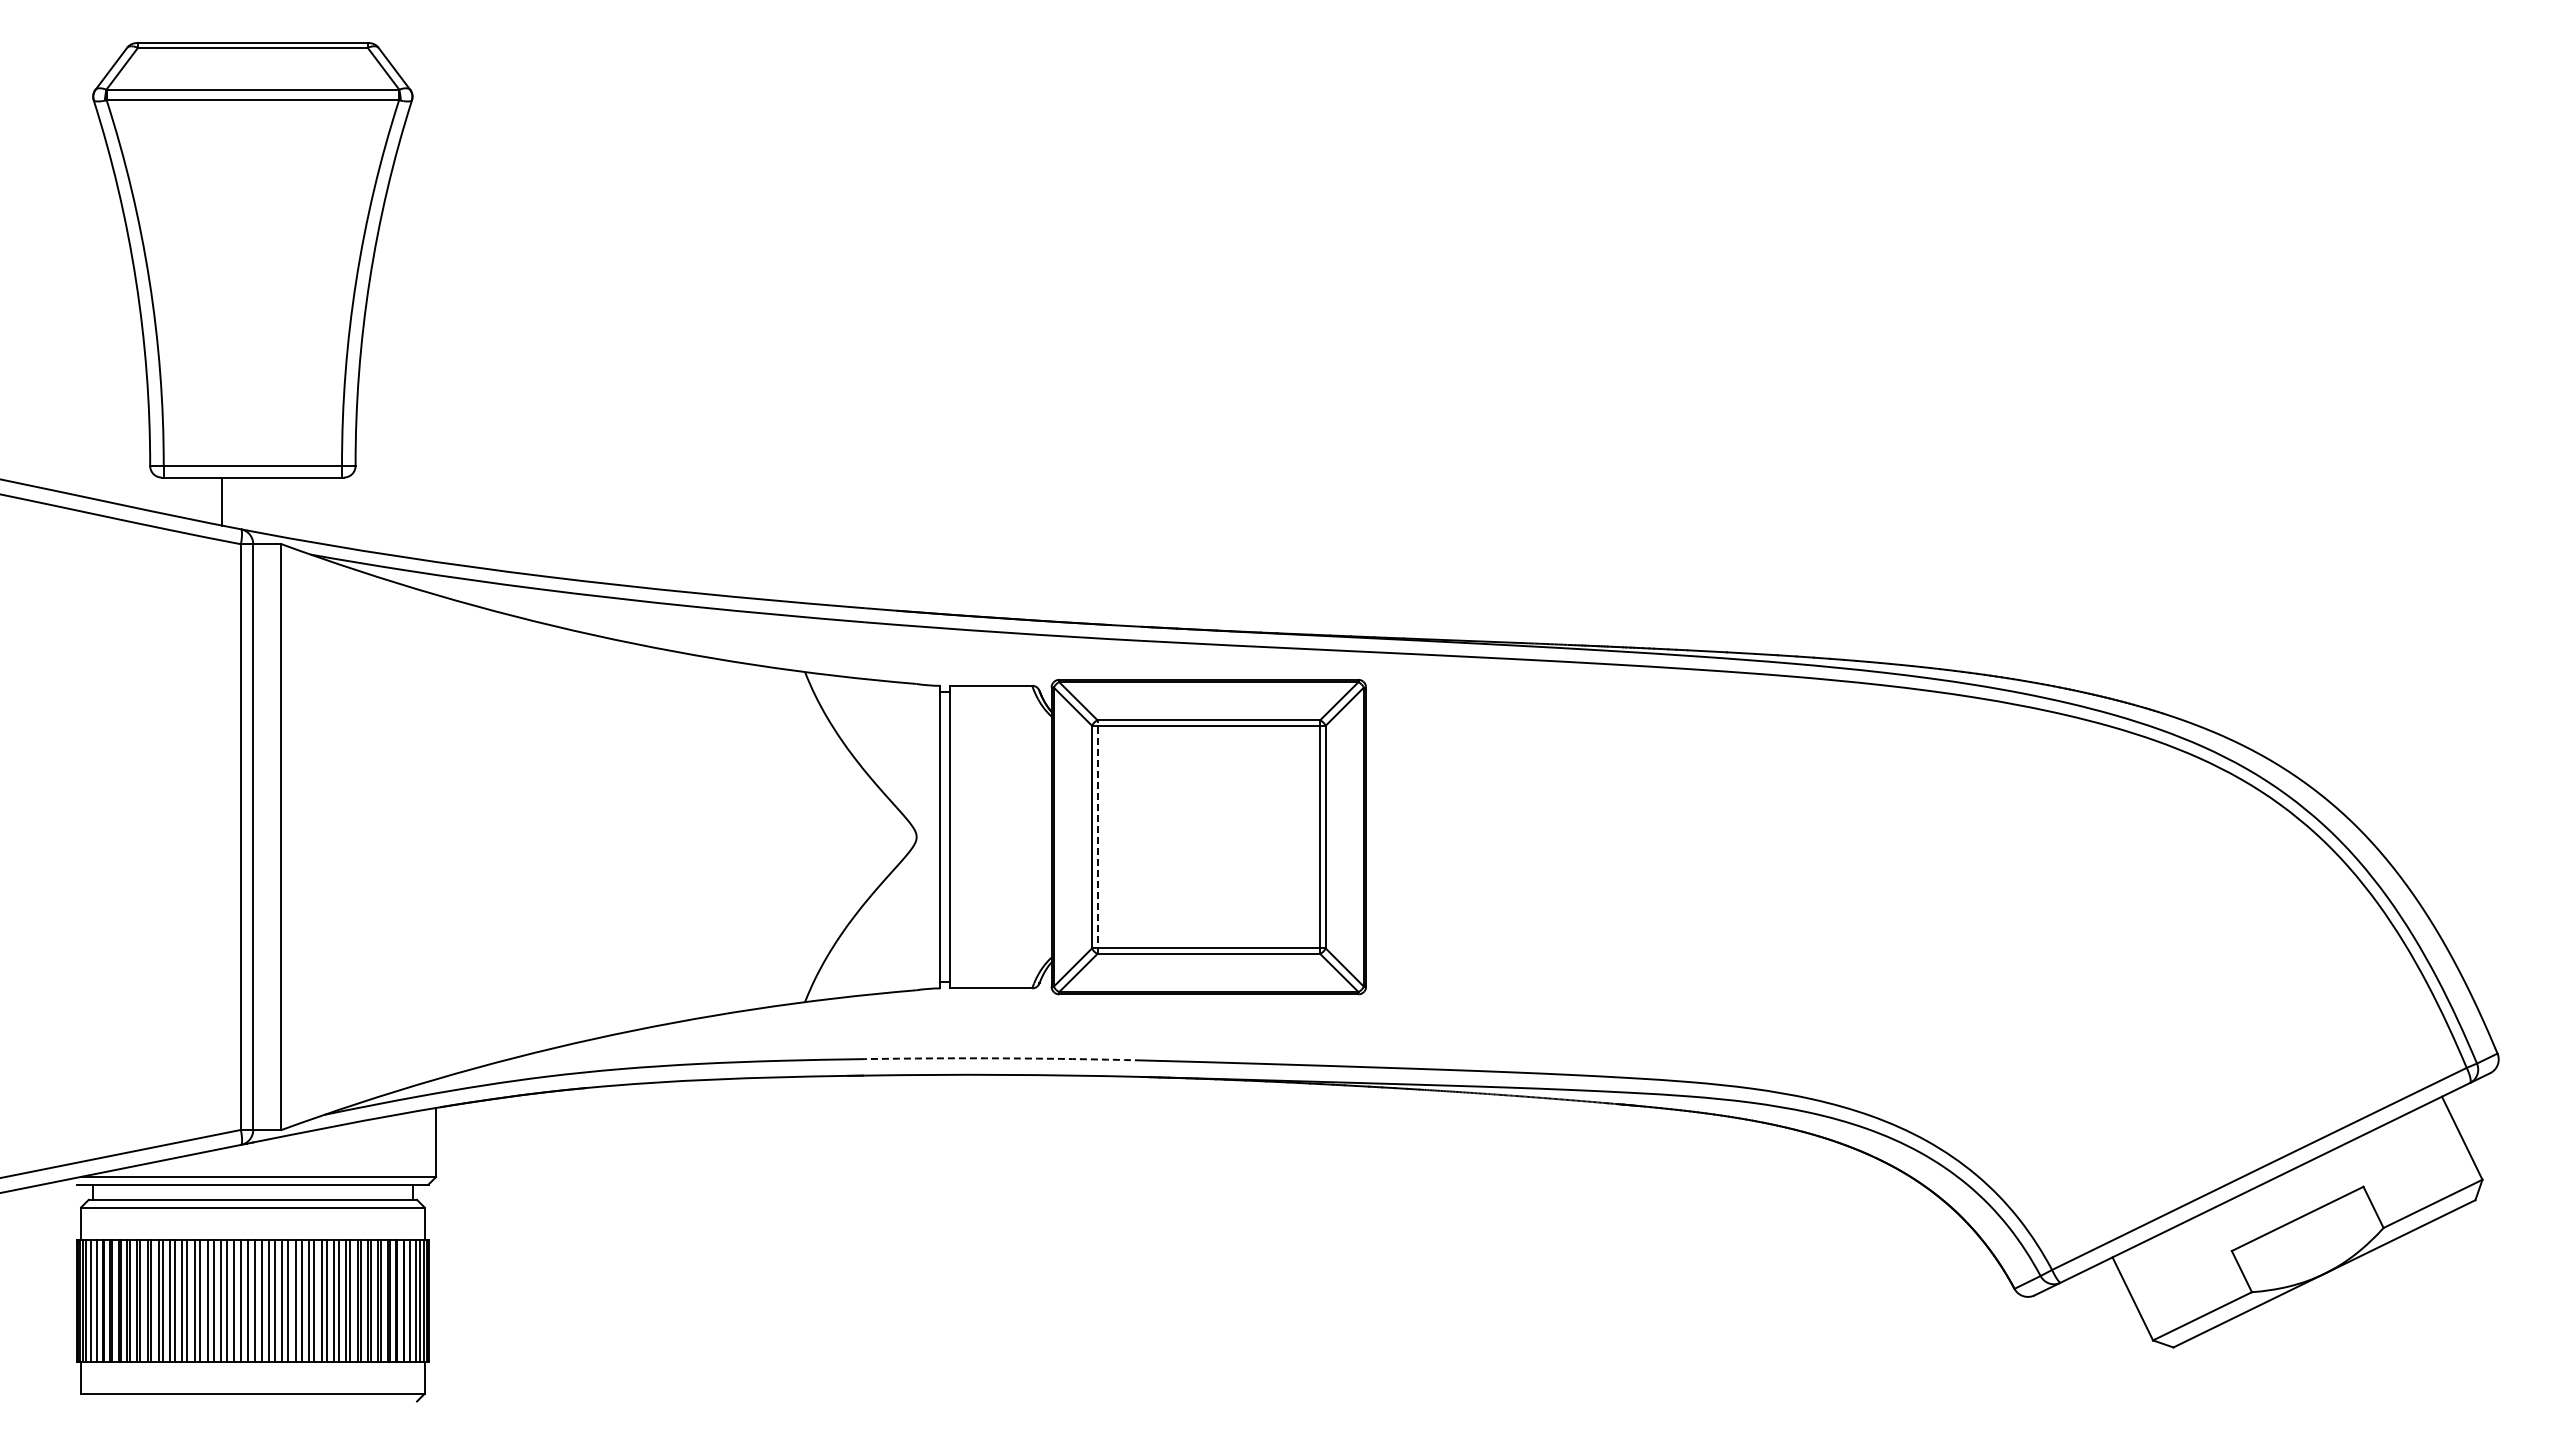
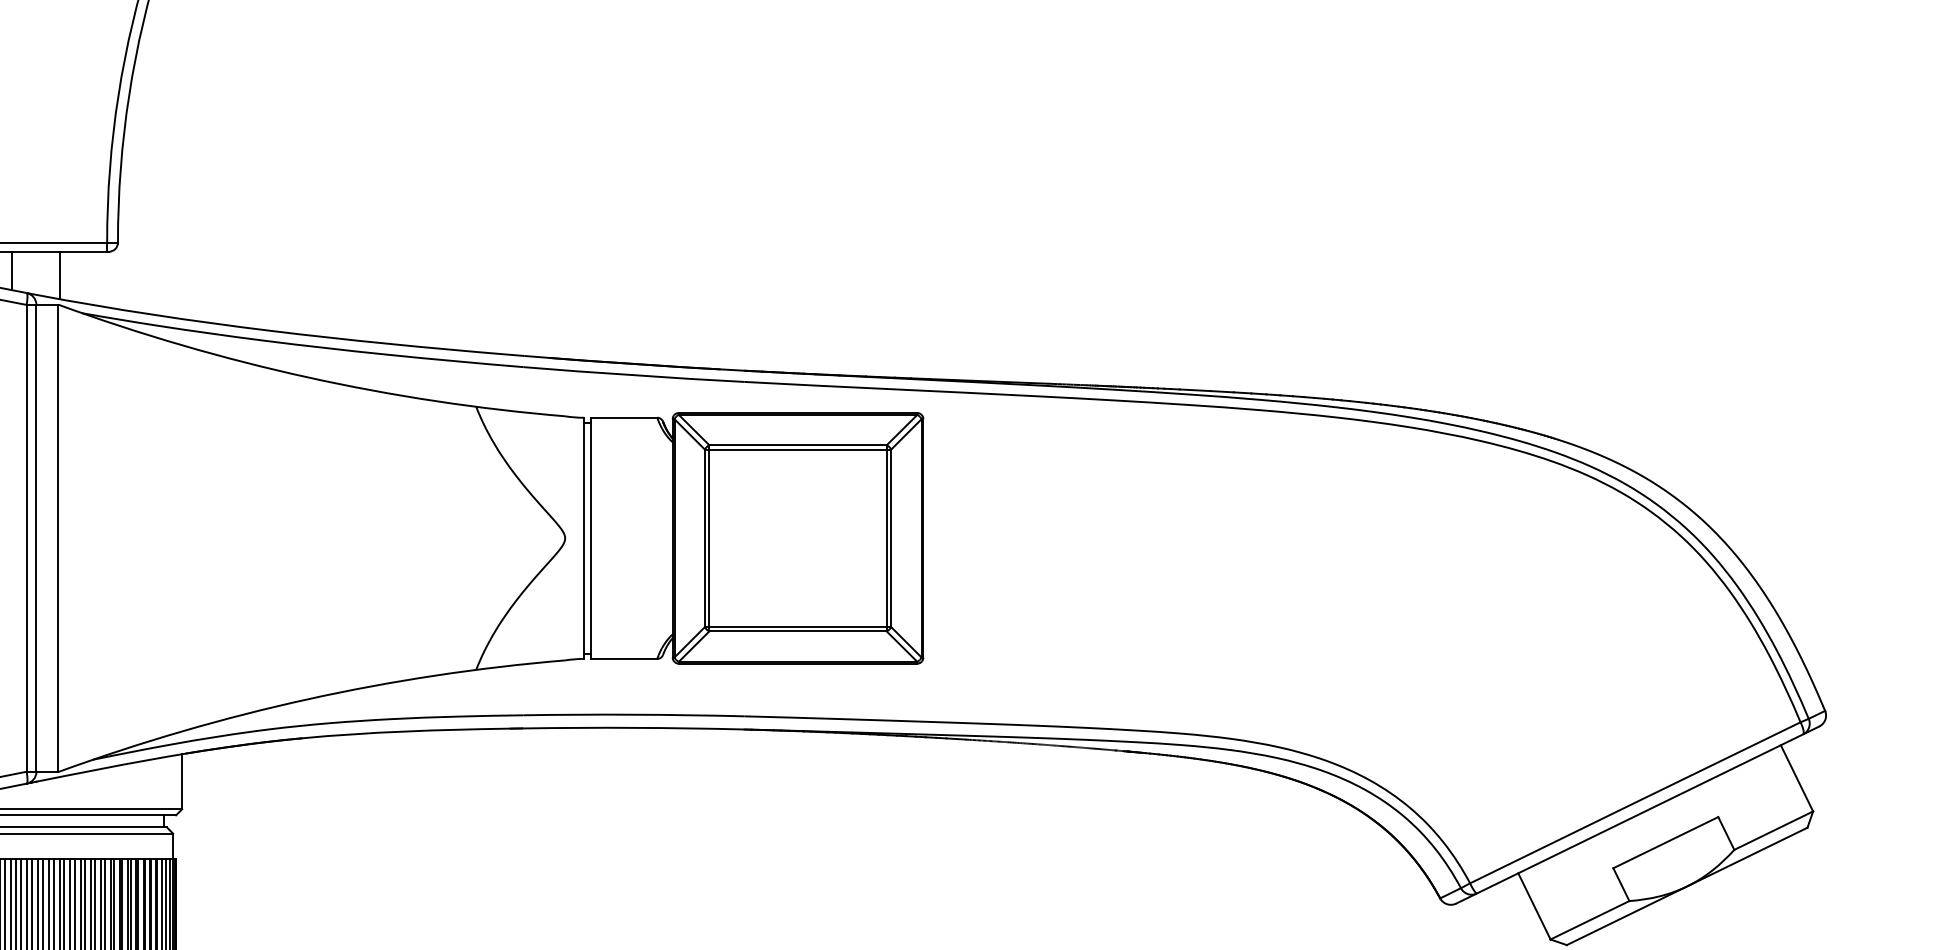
line: (283, 507) -> (60, 275), added
line: (1097, 837) -> (709, 538), dashed -> solid
arc: (1003, 1058) -> (634, 714), dashed -> solid

